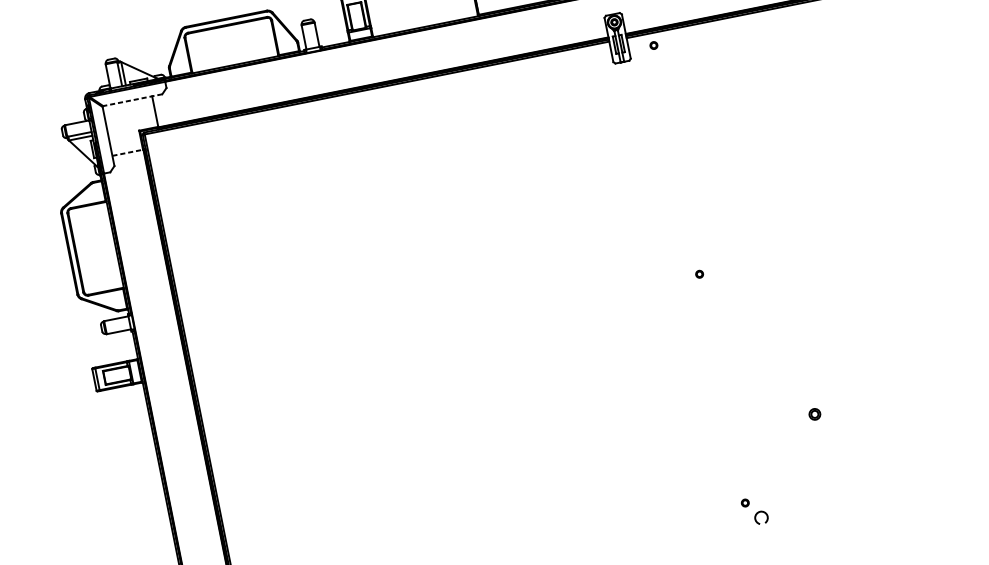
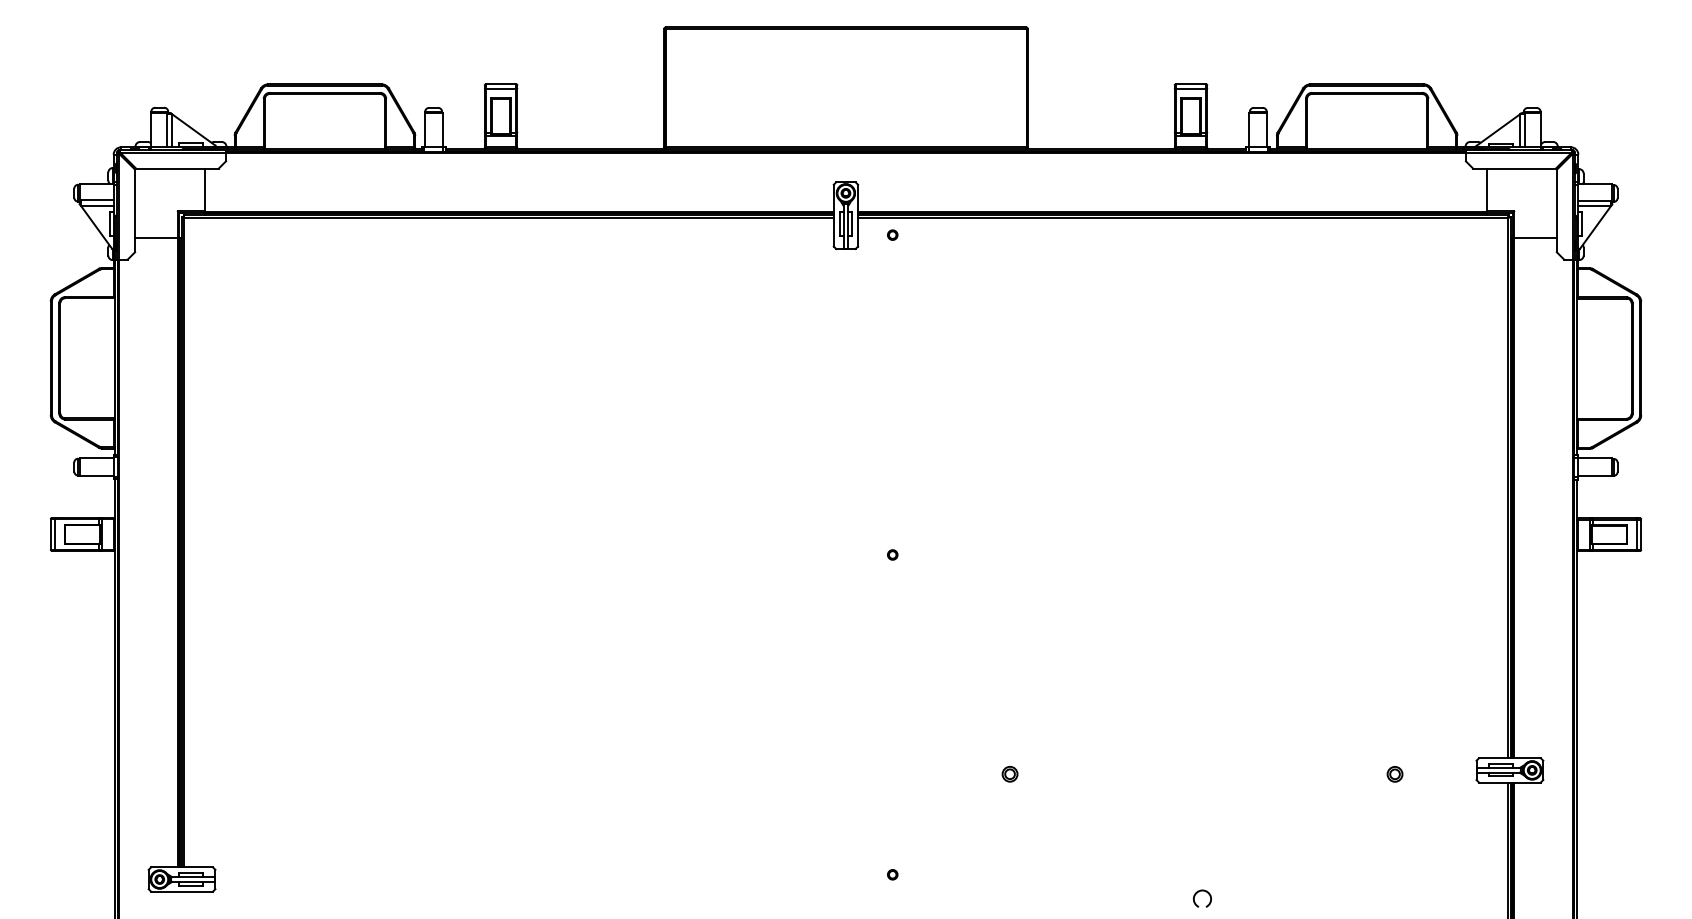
line: (132, 100) -> (176, 168), dashed -> solid
line: (127, 153) -> (156, 238), dashed -> solid
arc: (758, 513) -> (1199, 892), moved

